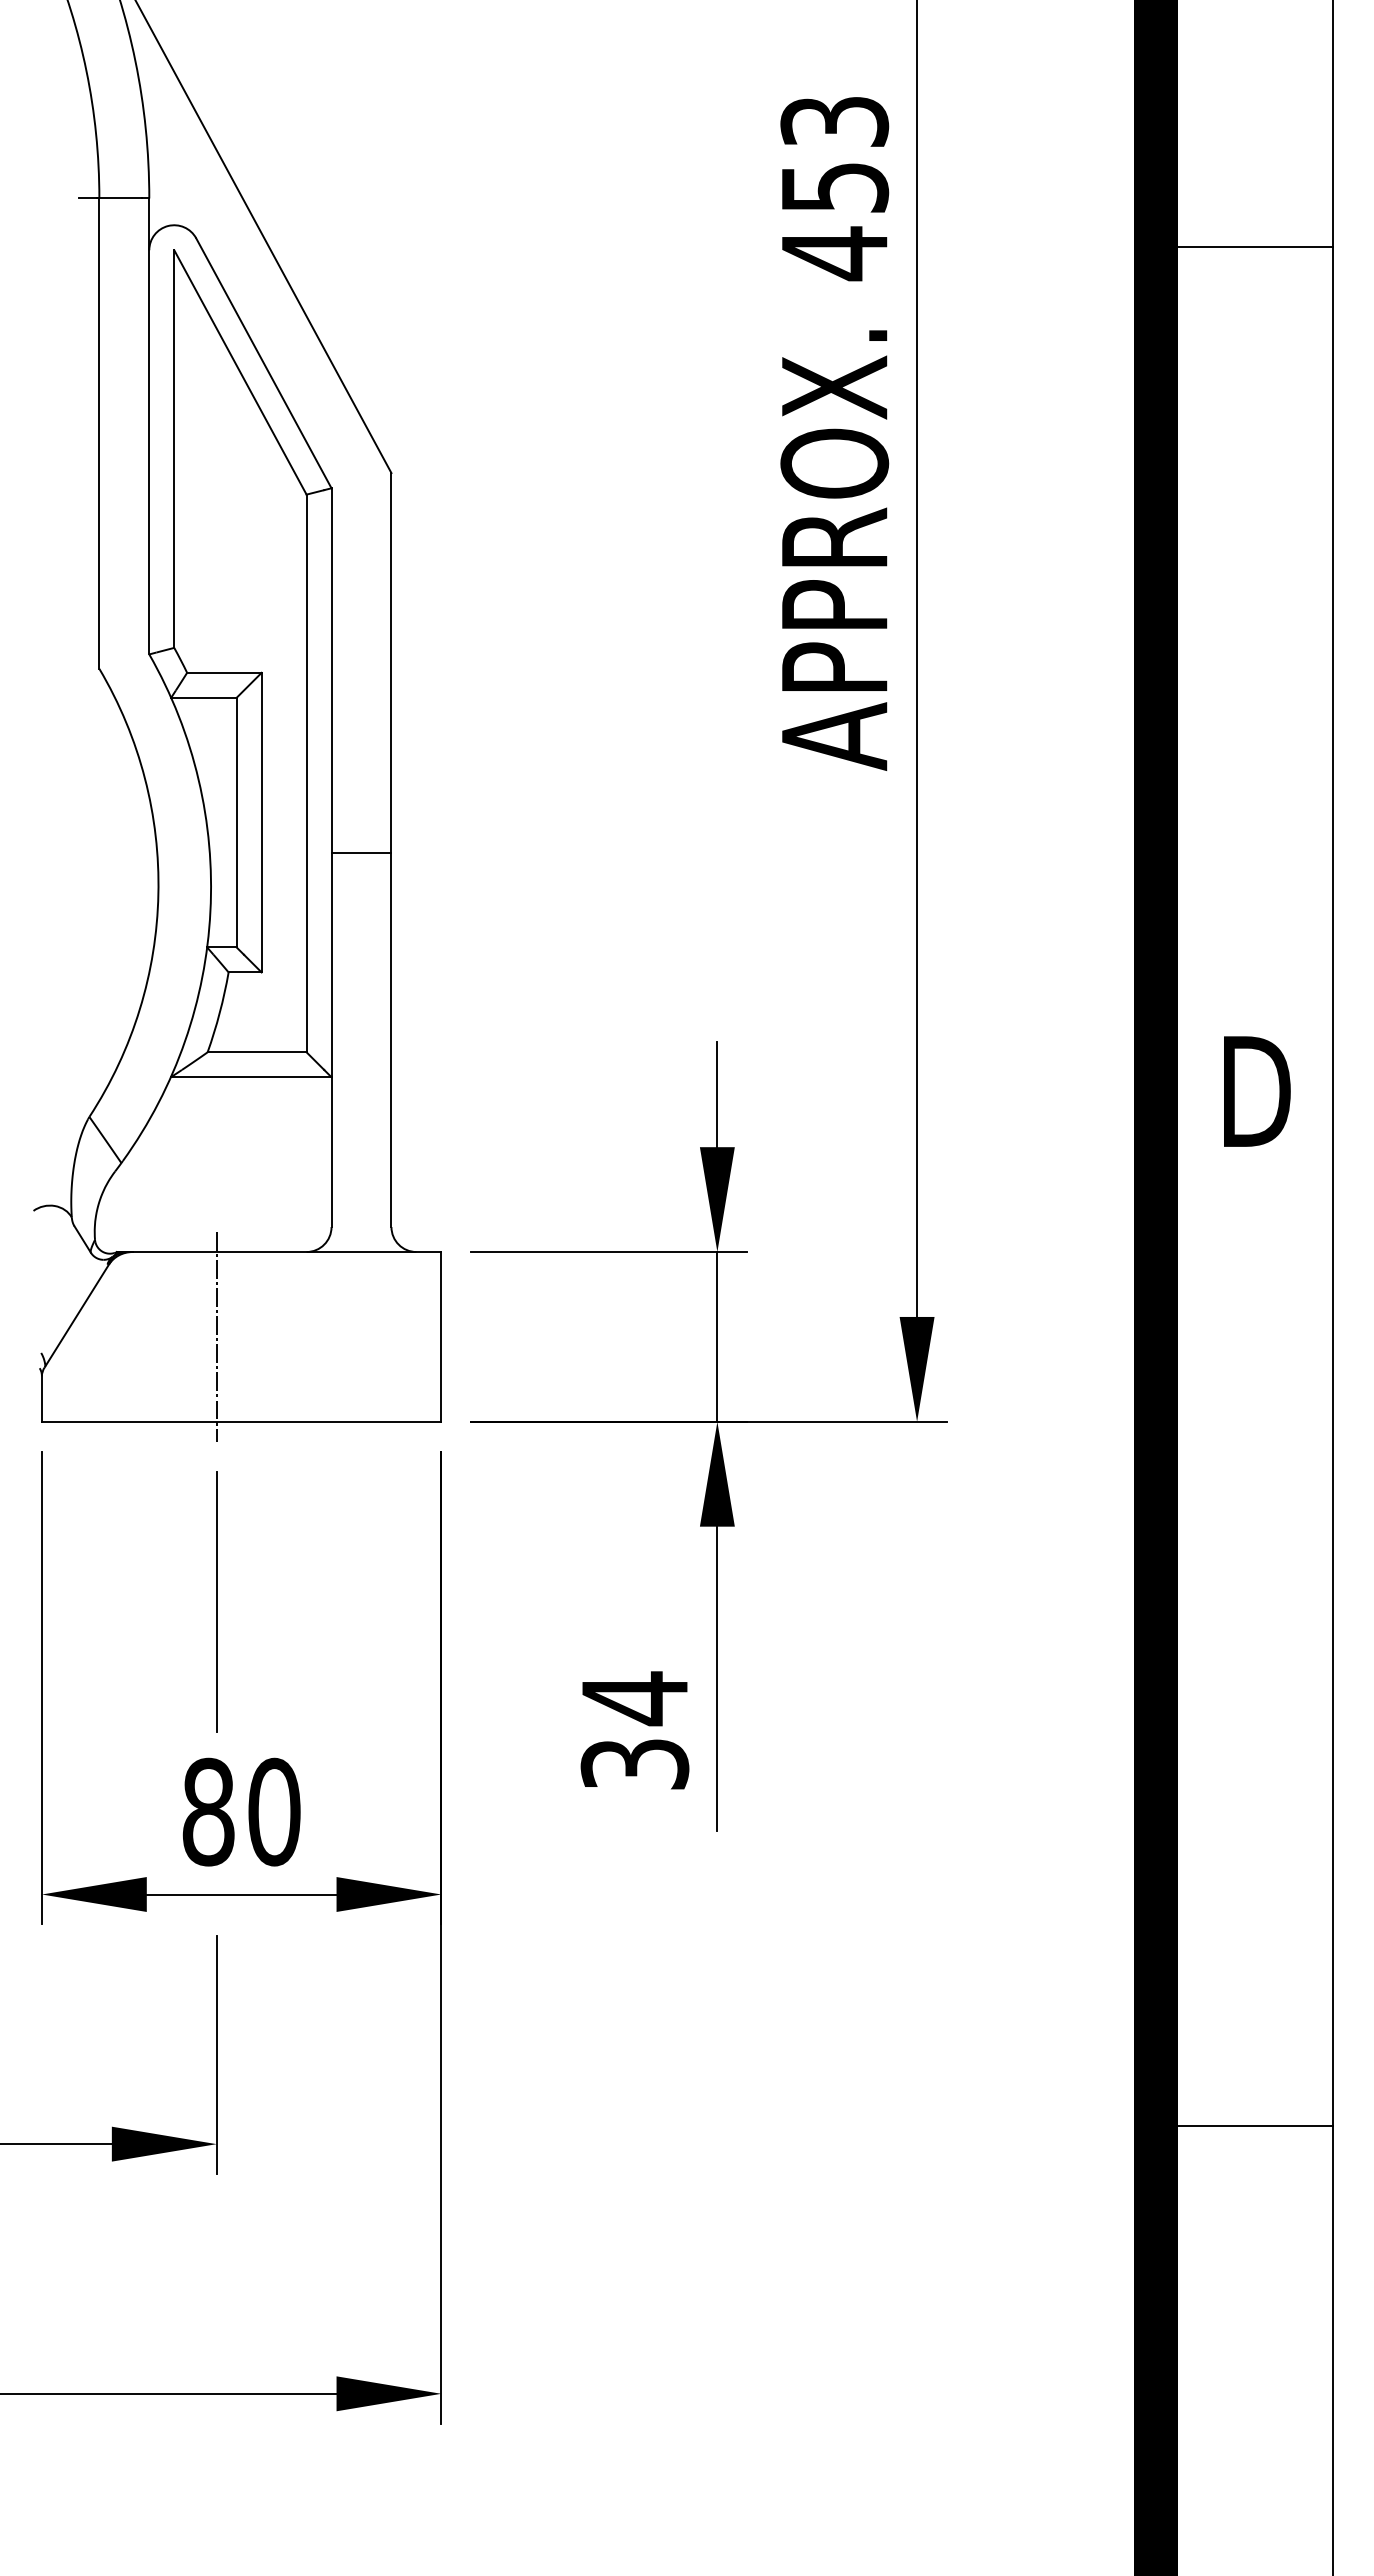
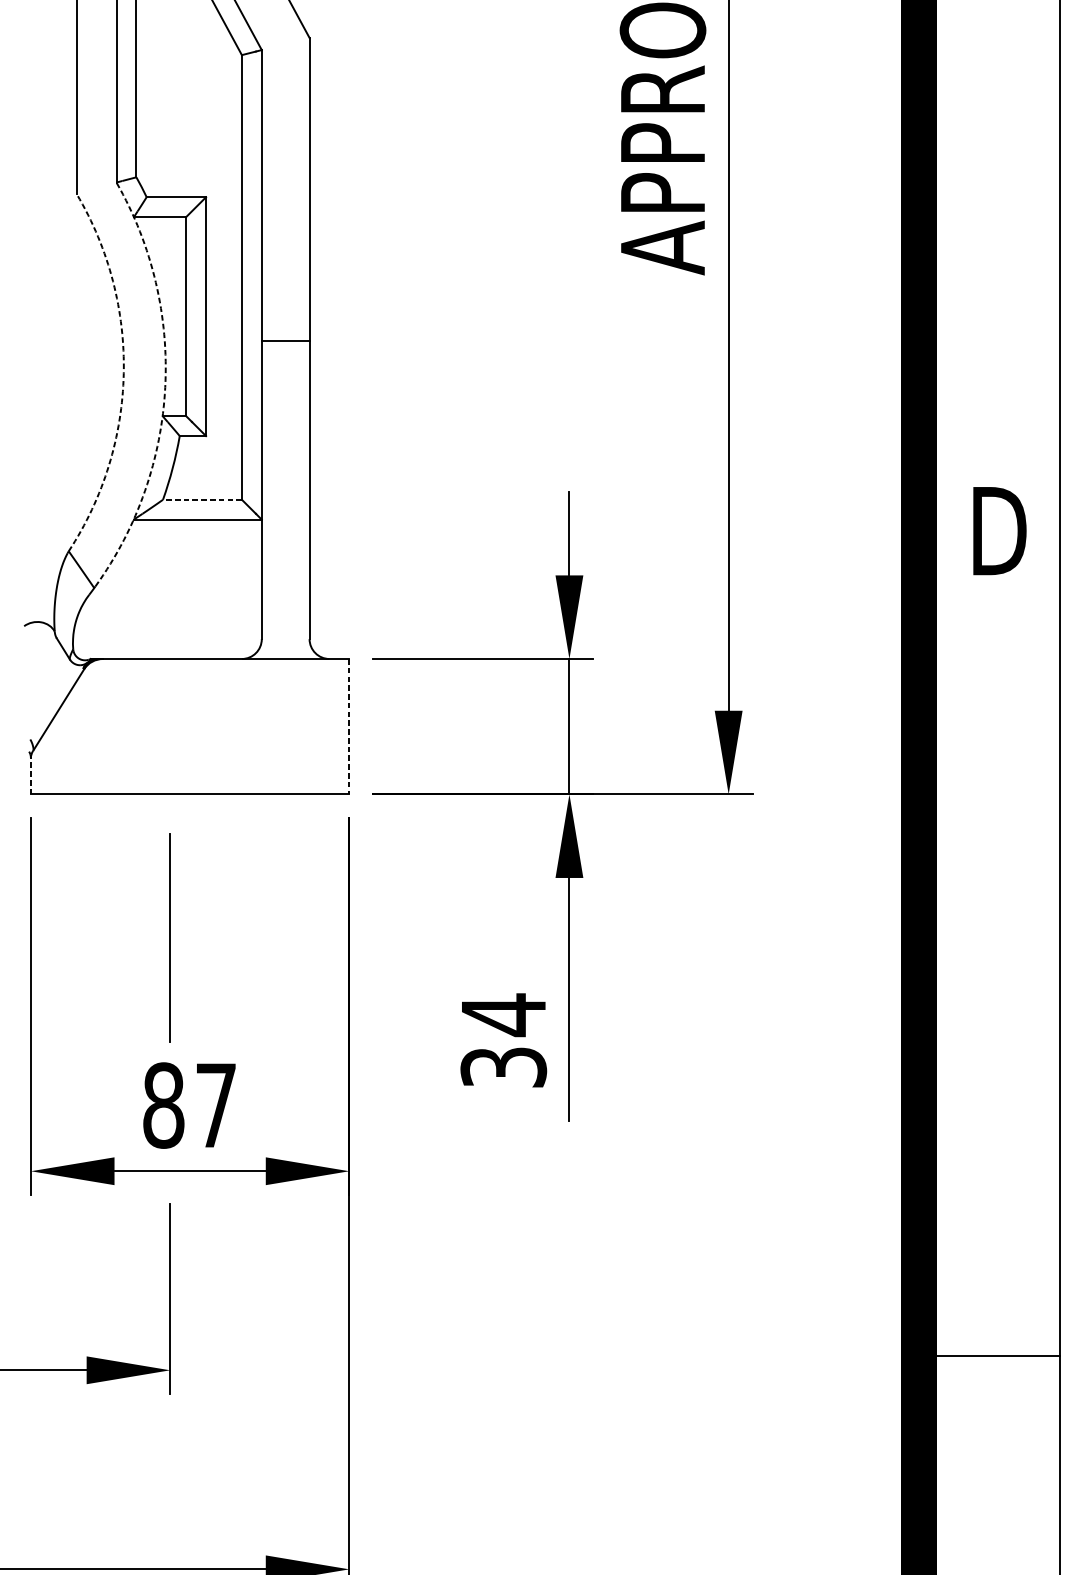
arc: (158, 894) -> (123, 373), solid -> dashed
arc: (210, 911) -> (165, 387), solid -> dashed
line: (256, 1052) -> (201, 499), solid -> dashed
line: (216, 1336) -> (170, 726), removed
line: (441, 1336) -> (349, 726), solid -> dashed
line: (41, 1398) -> (30, 775), solid -> dashed
text: (274, 1811) -> (216, 1105), 80 -> 87

